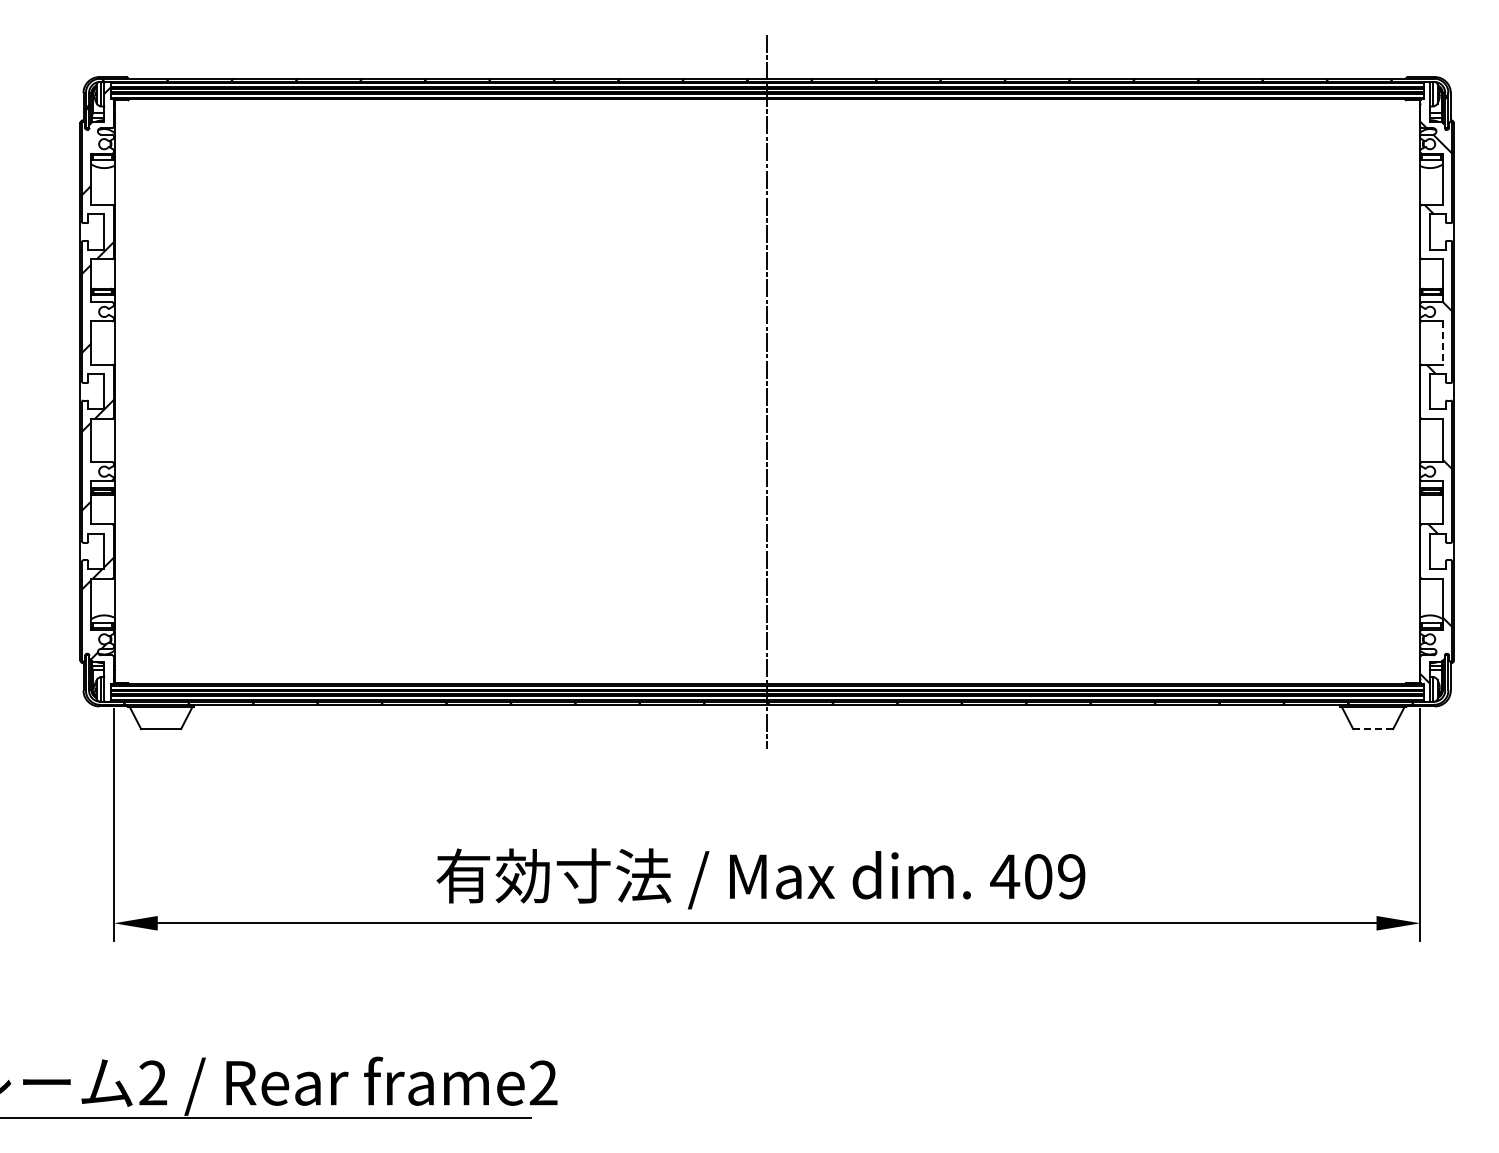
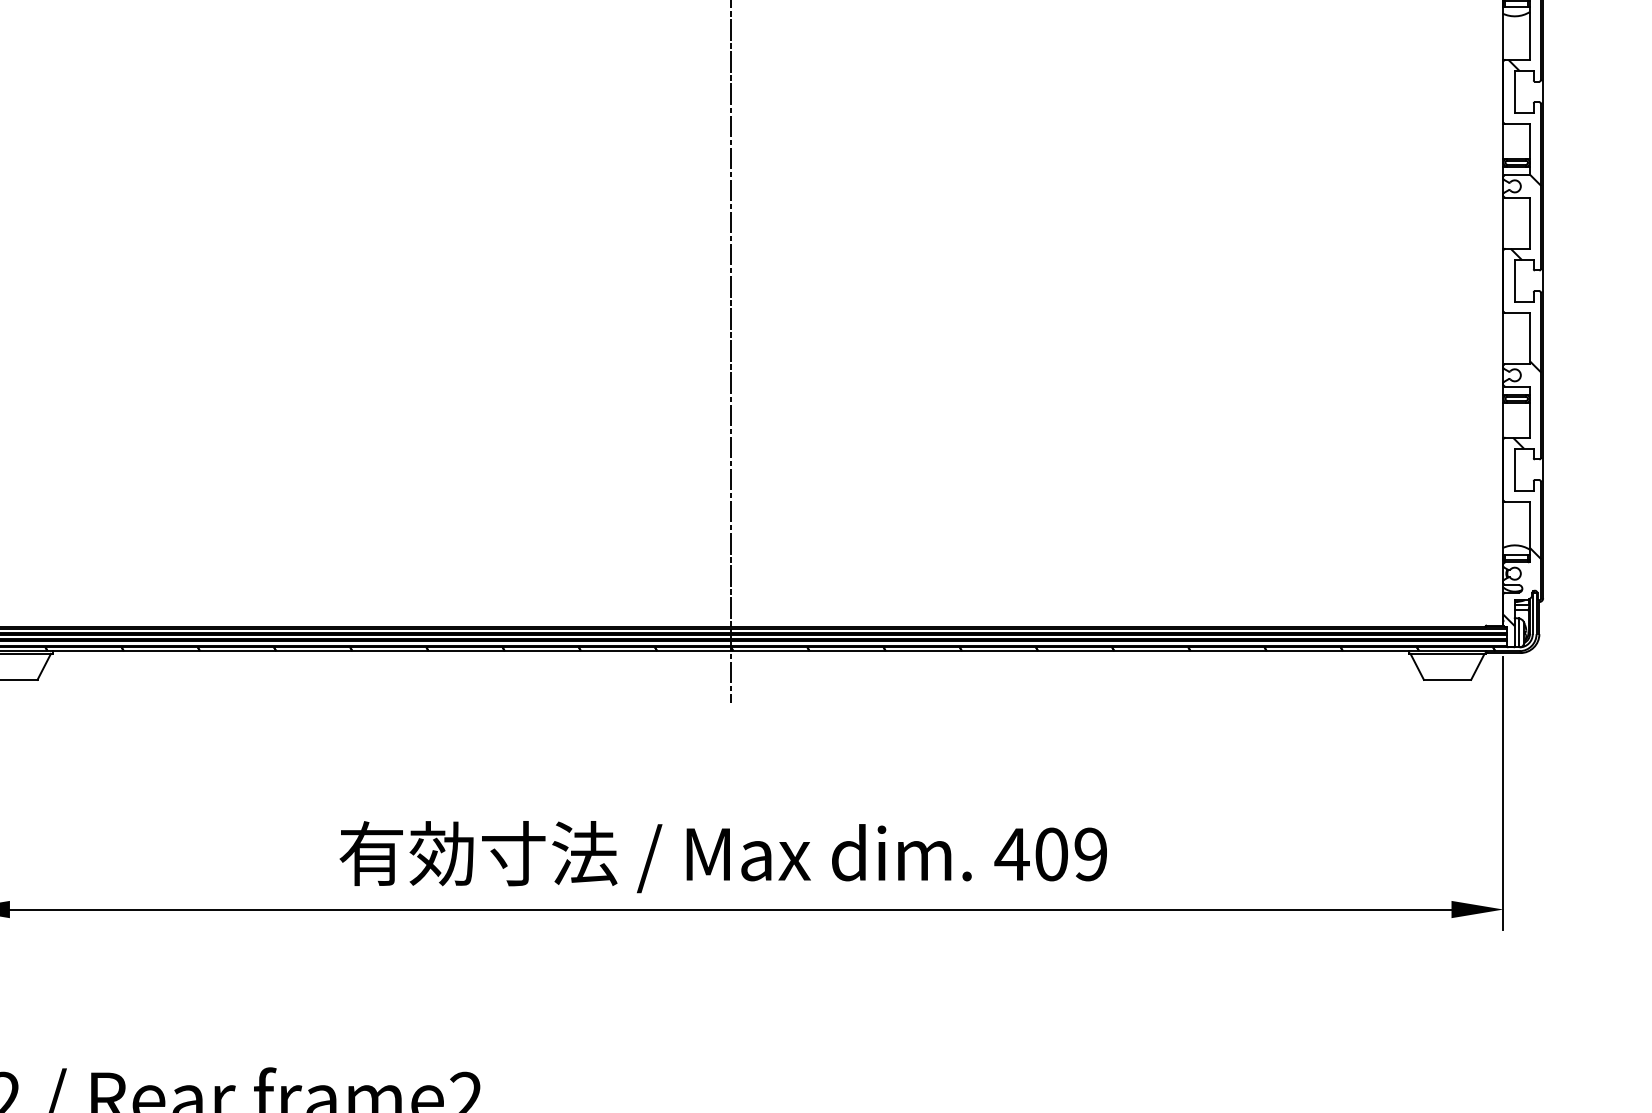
line: (1442, 343) -> (1529, 223), dashed -> solid
line: (1373, 729) -> (1447, 680), dashed -> solid

